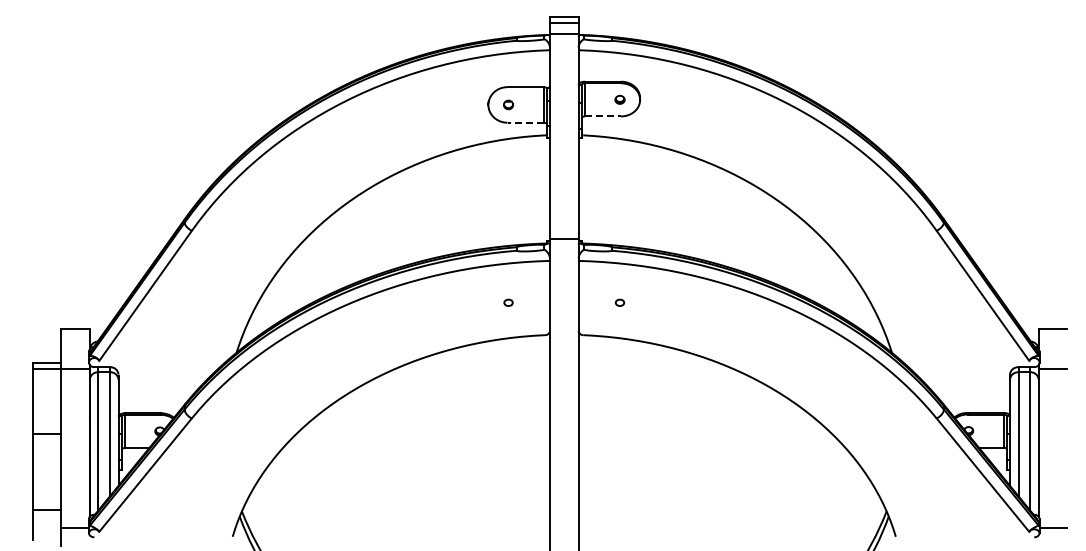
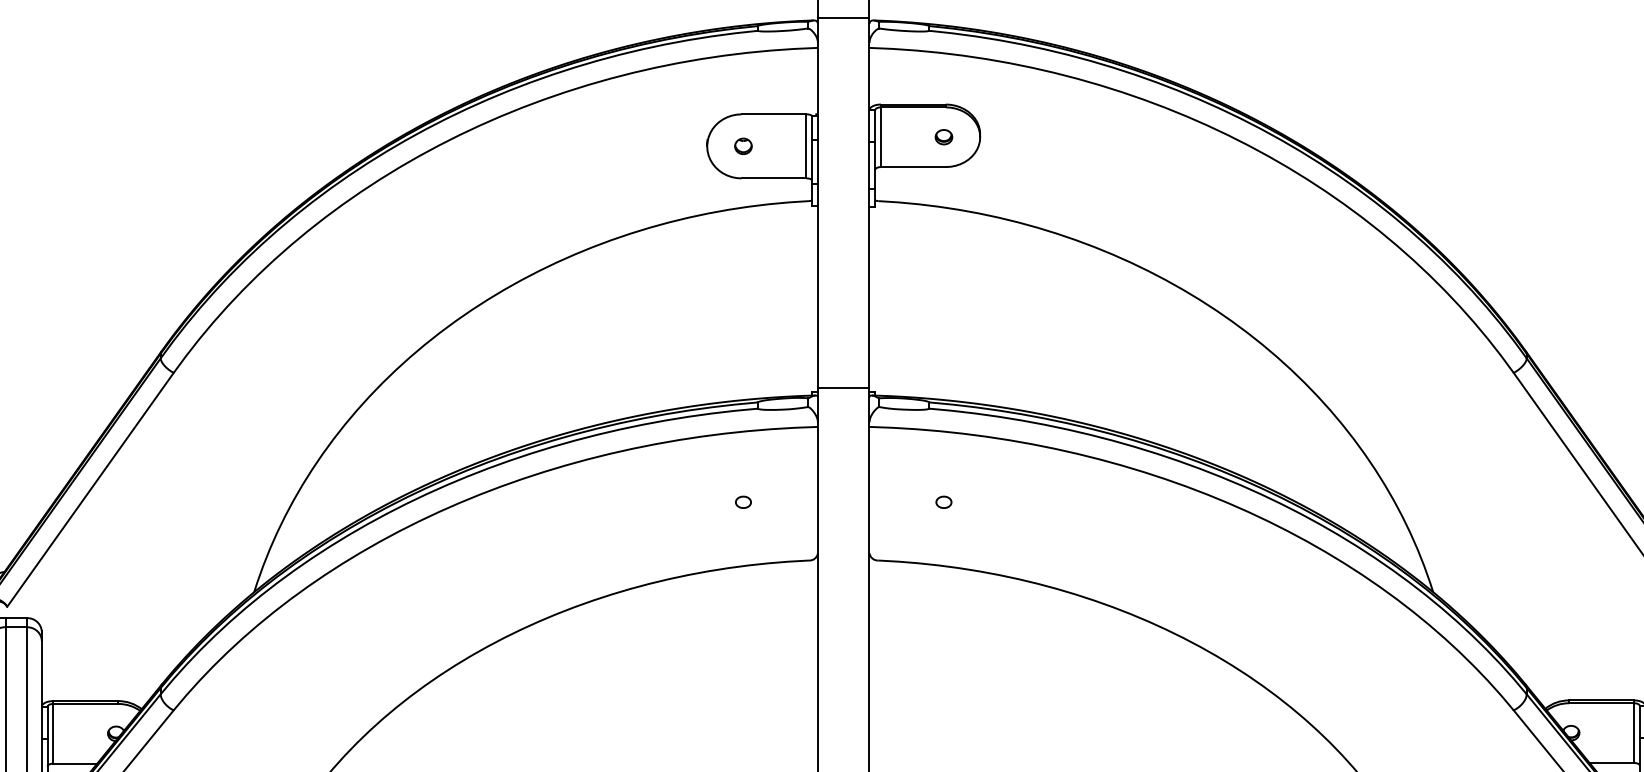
line: (603, 116) -> (914, 167), dashed -> solid
line: (525, 122) -> (773, 177), dashed -> solid

